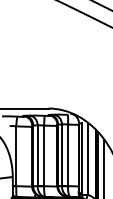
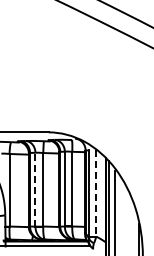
line: (37, 155) -> (35, 189), solid -> dashed
line: (88, 158) -> (96, 193), solid -> dashed

